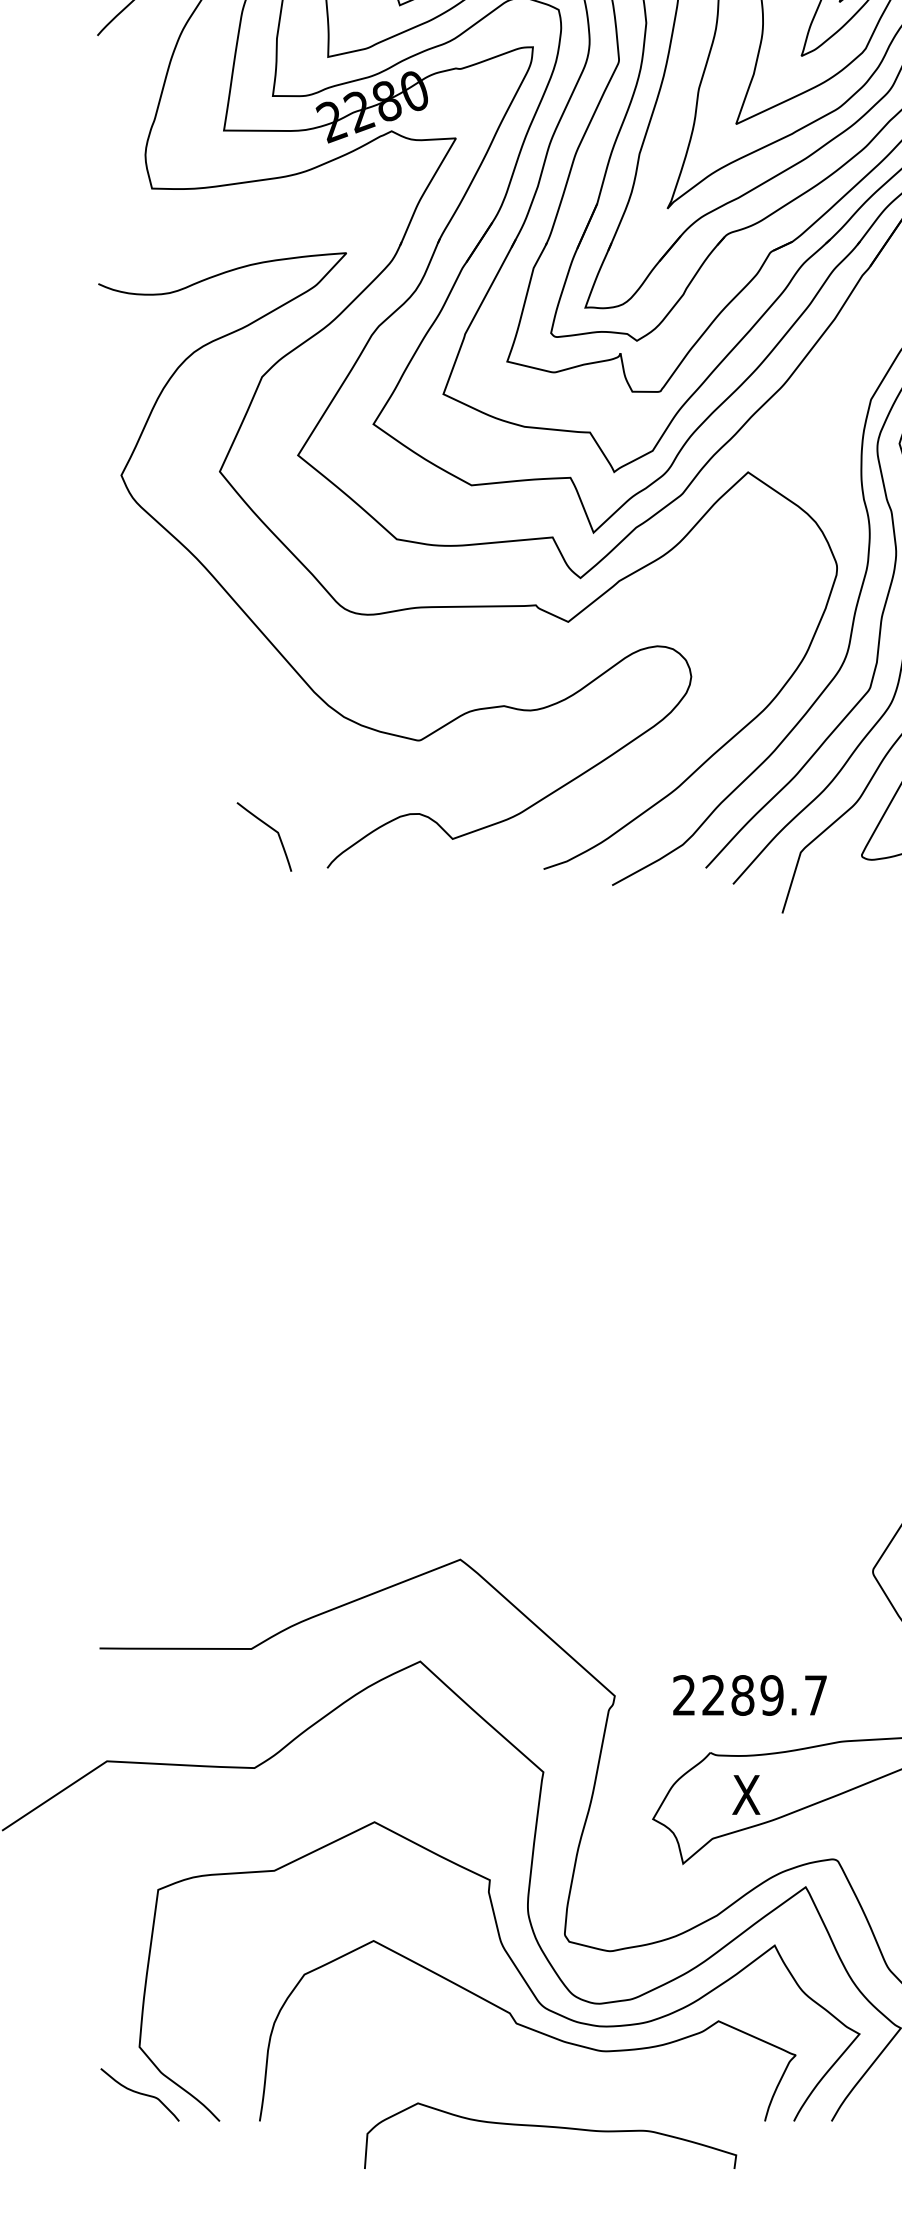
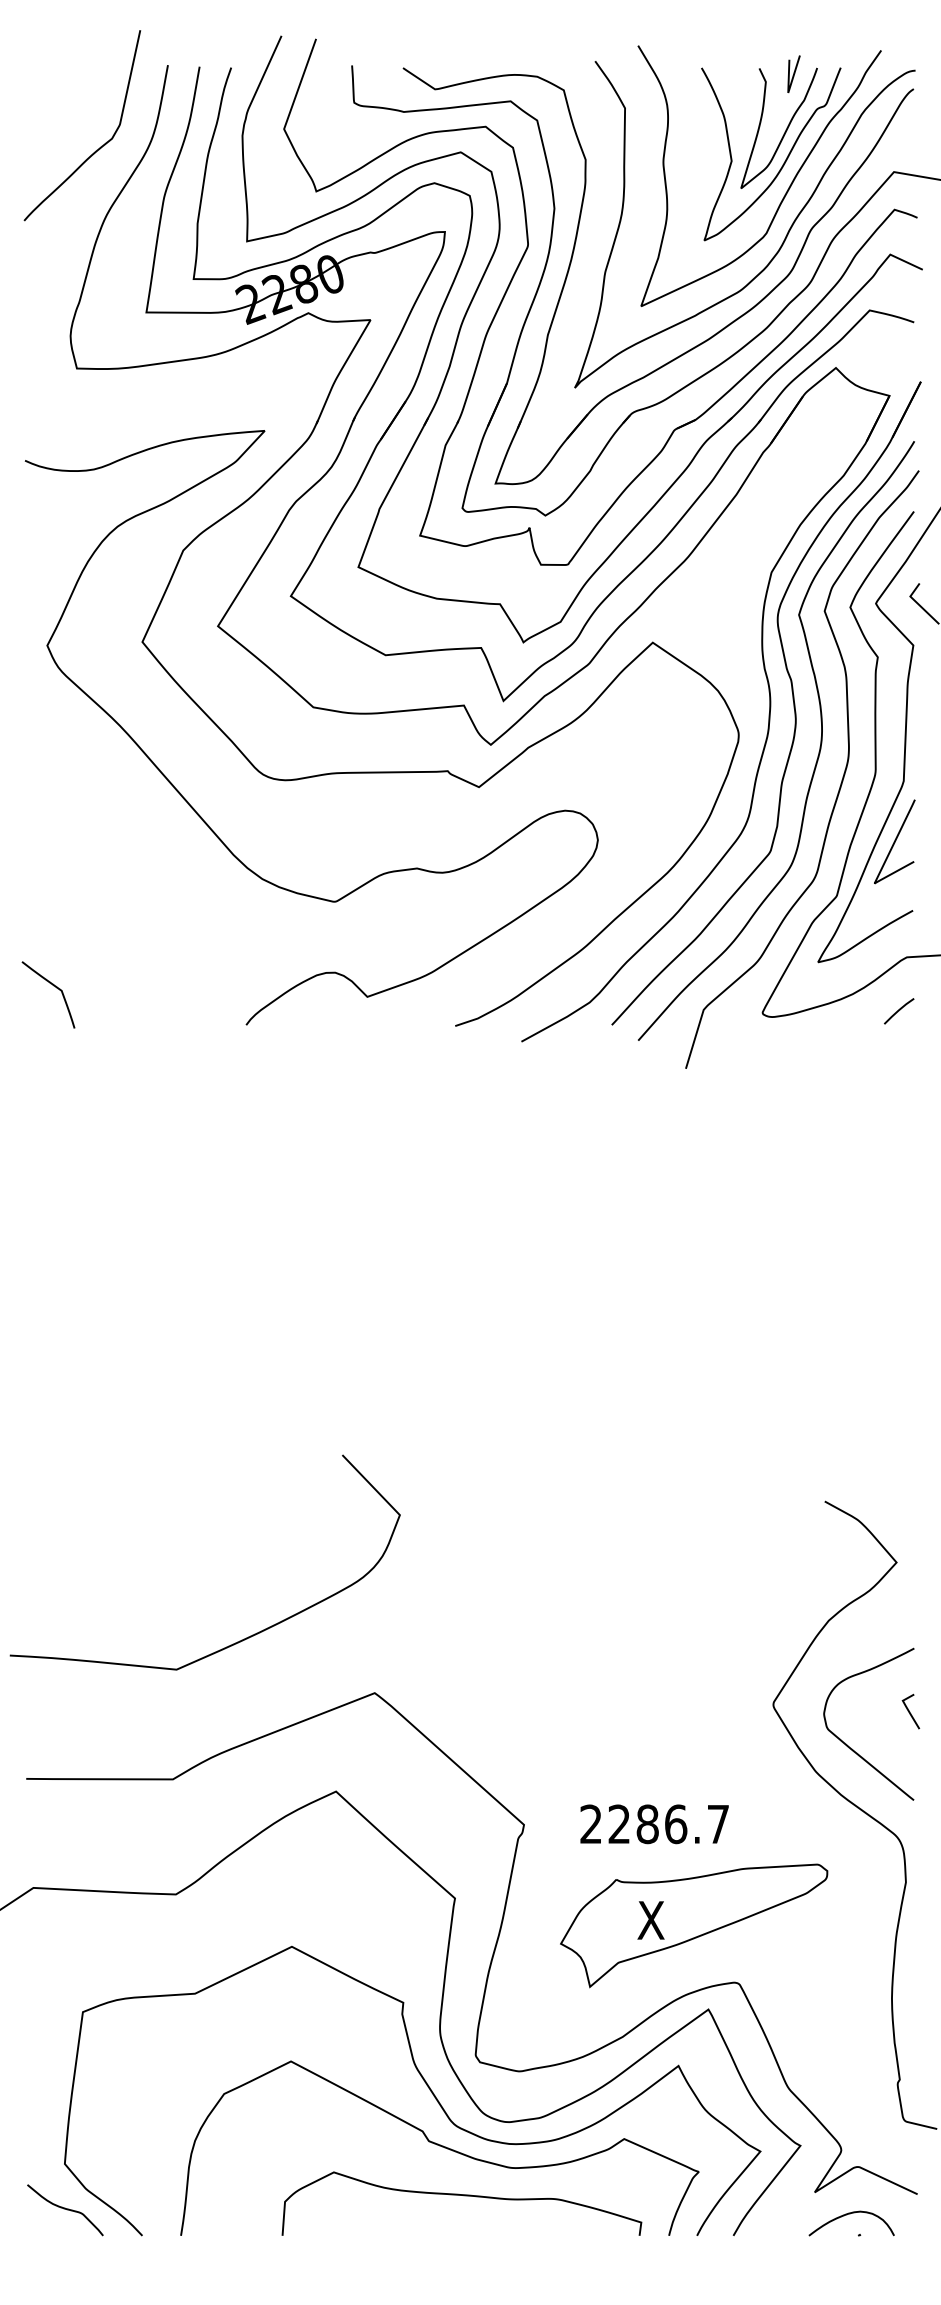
curve: (269, 828) -> (53, 986), moved
curve: (322, 1504) -> (241, 1639), added
text: (771, 1695) -> (675, 1824), 2289.7 -> 2286.7
curve: (552, 2128) -> (463, 2196), moved

